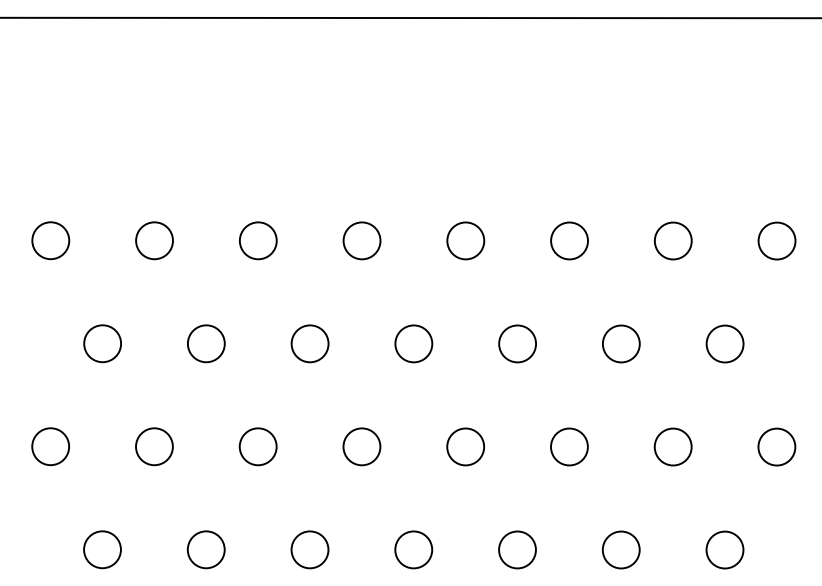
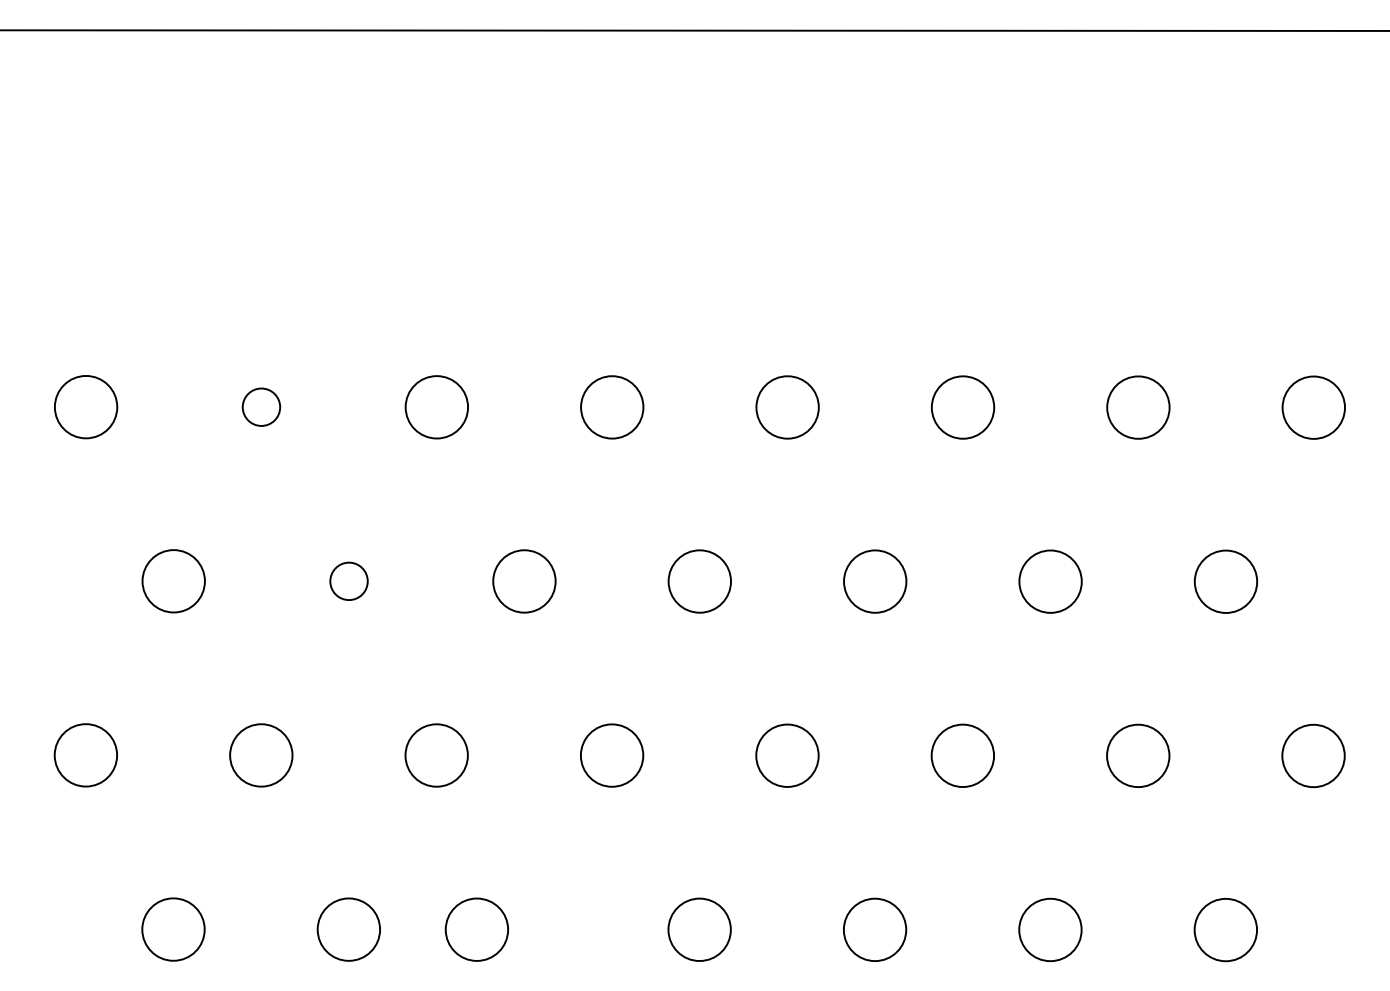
circle: (154, 240) -> (261, 406), size x0.6
circle: (205, 343) -> (347, 580), size x0.6
circle: (309, 549) -> (476, 929), moved

